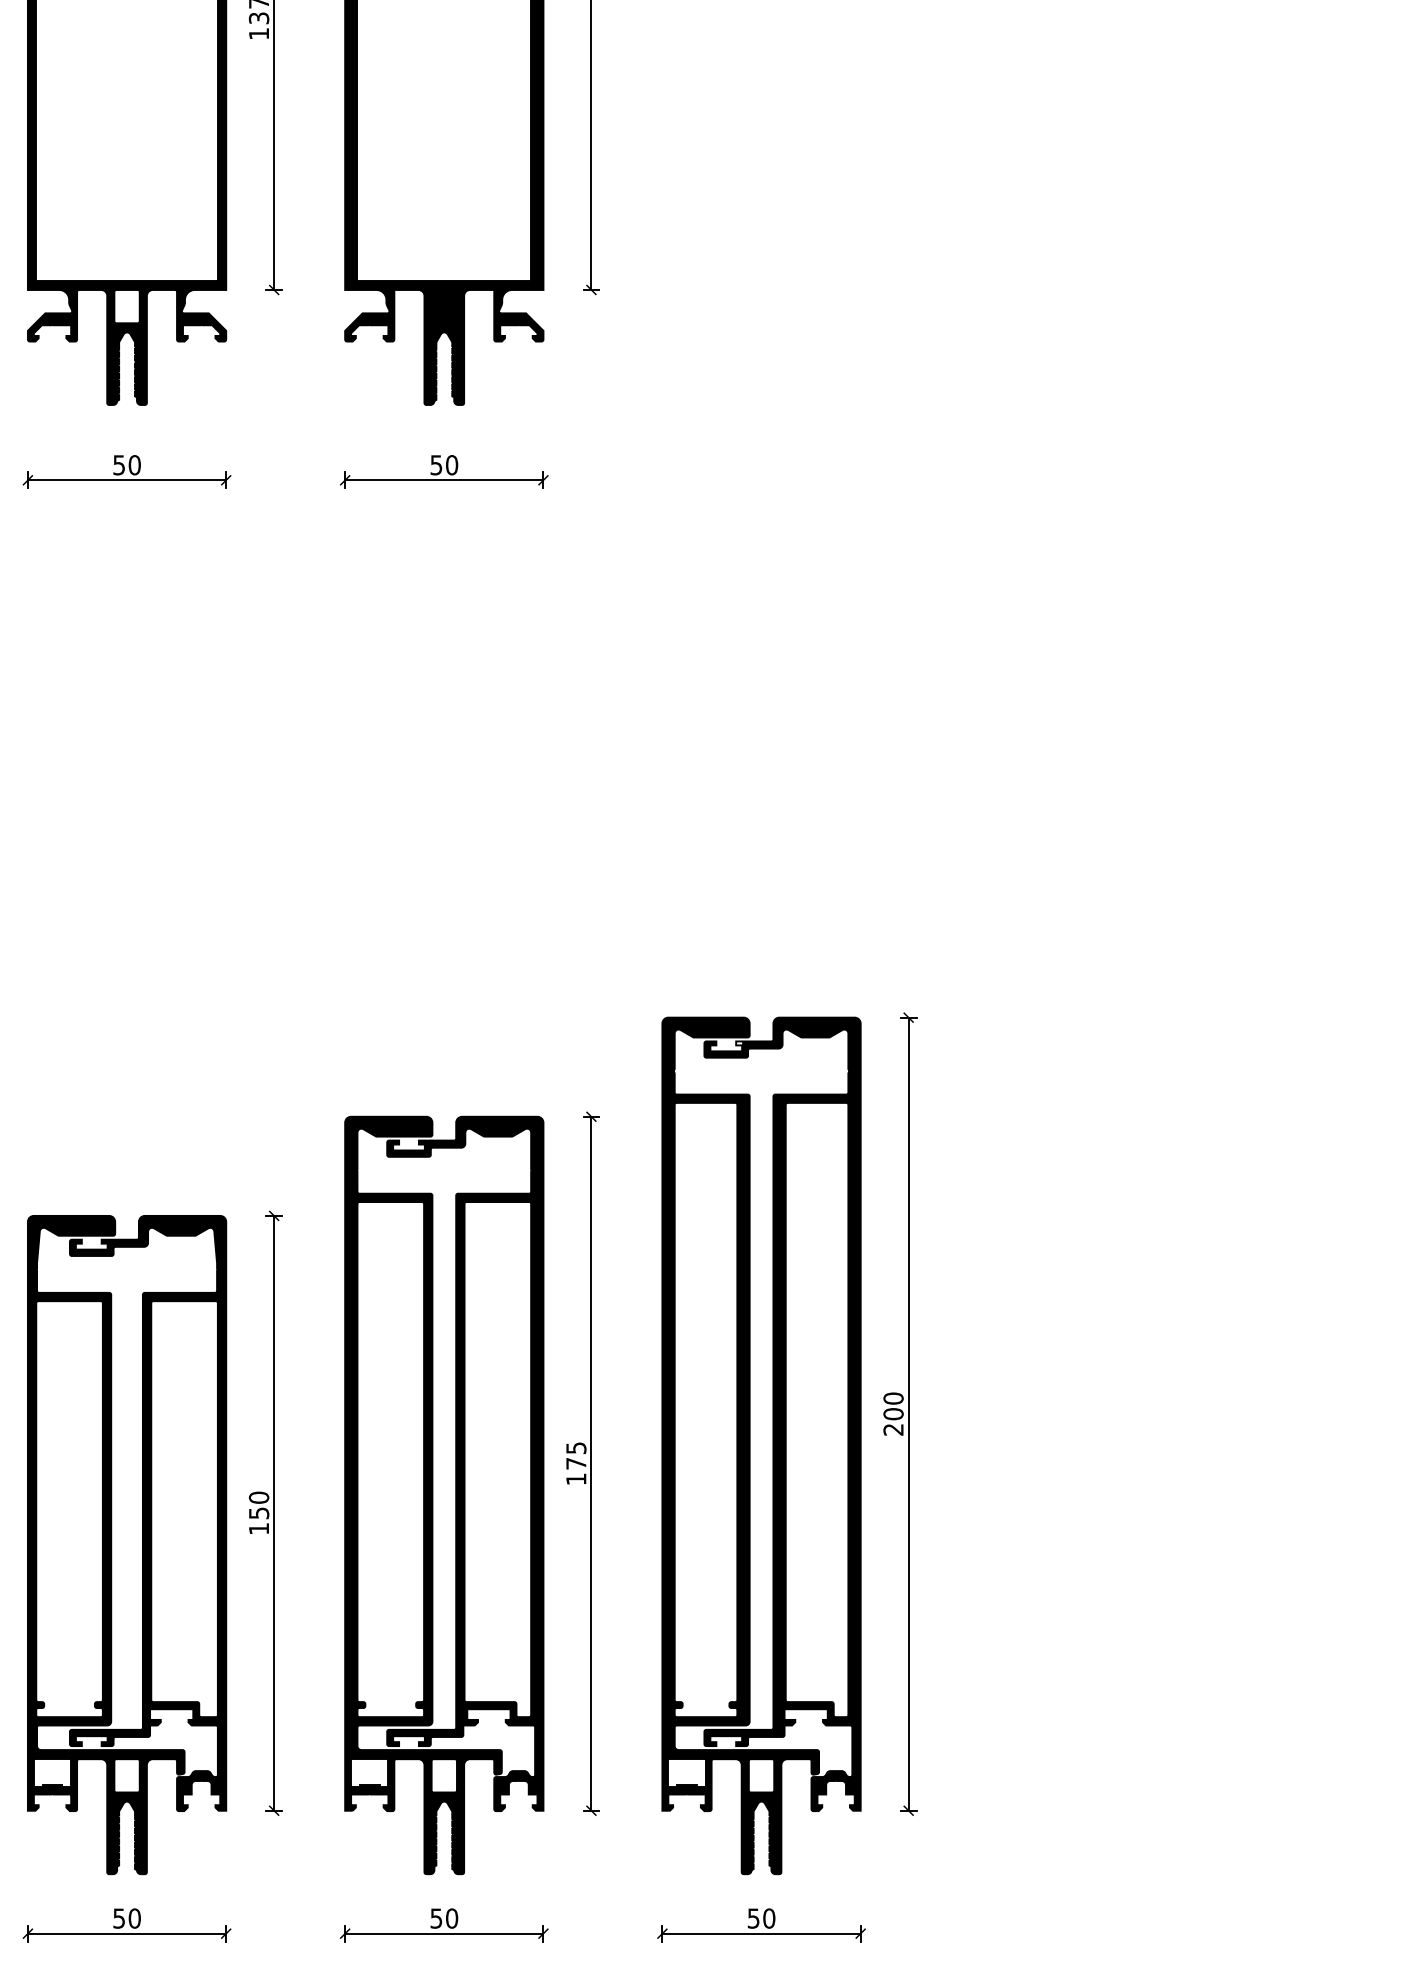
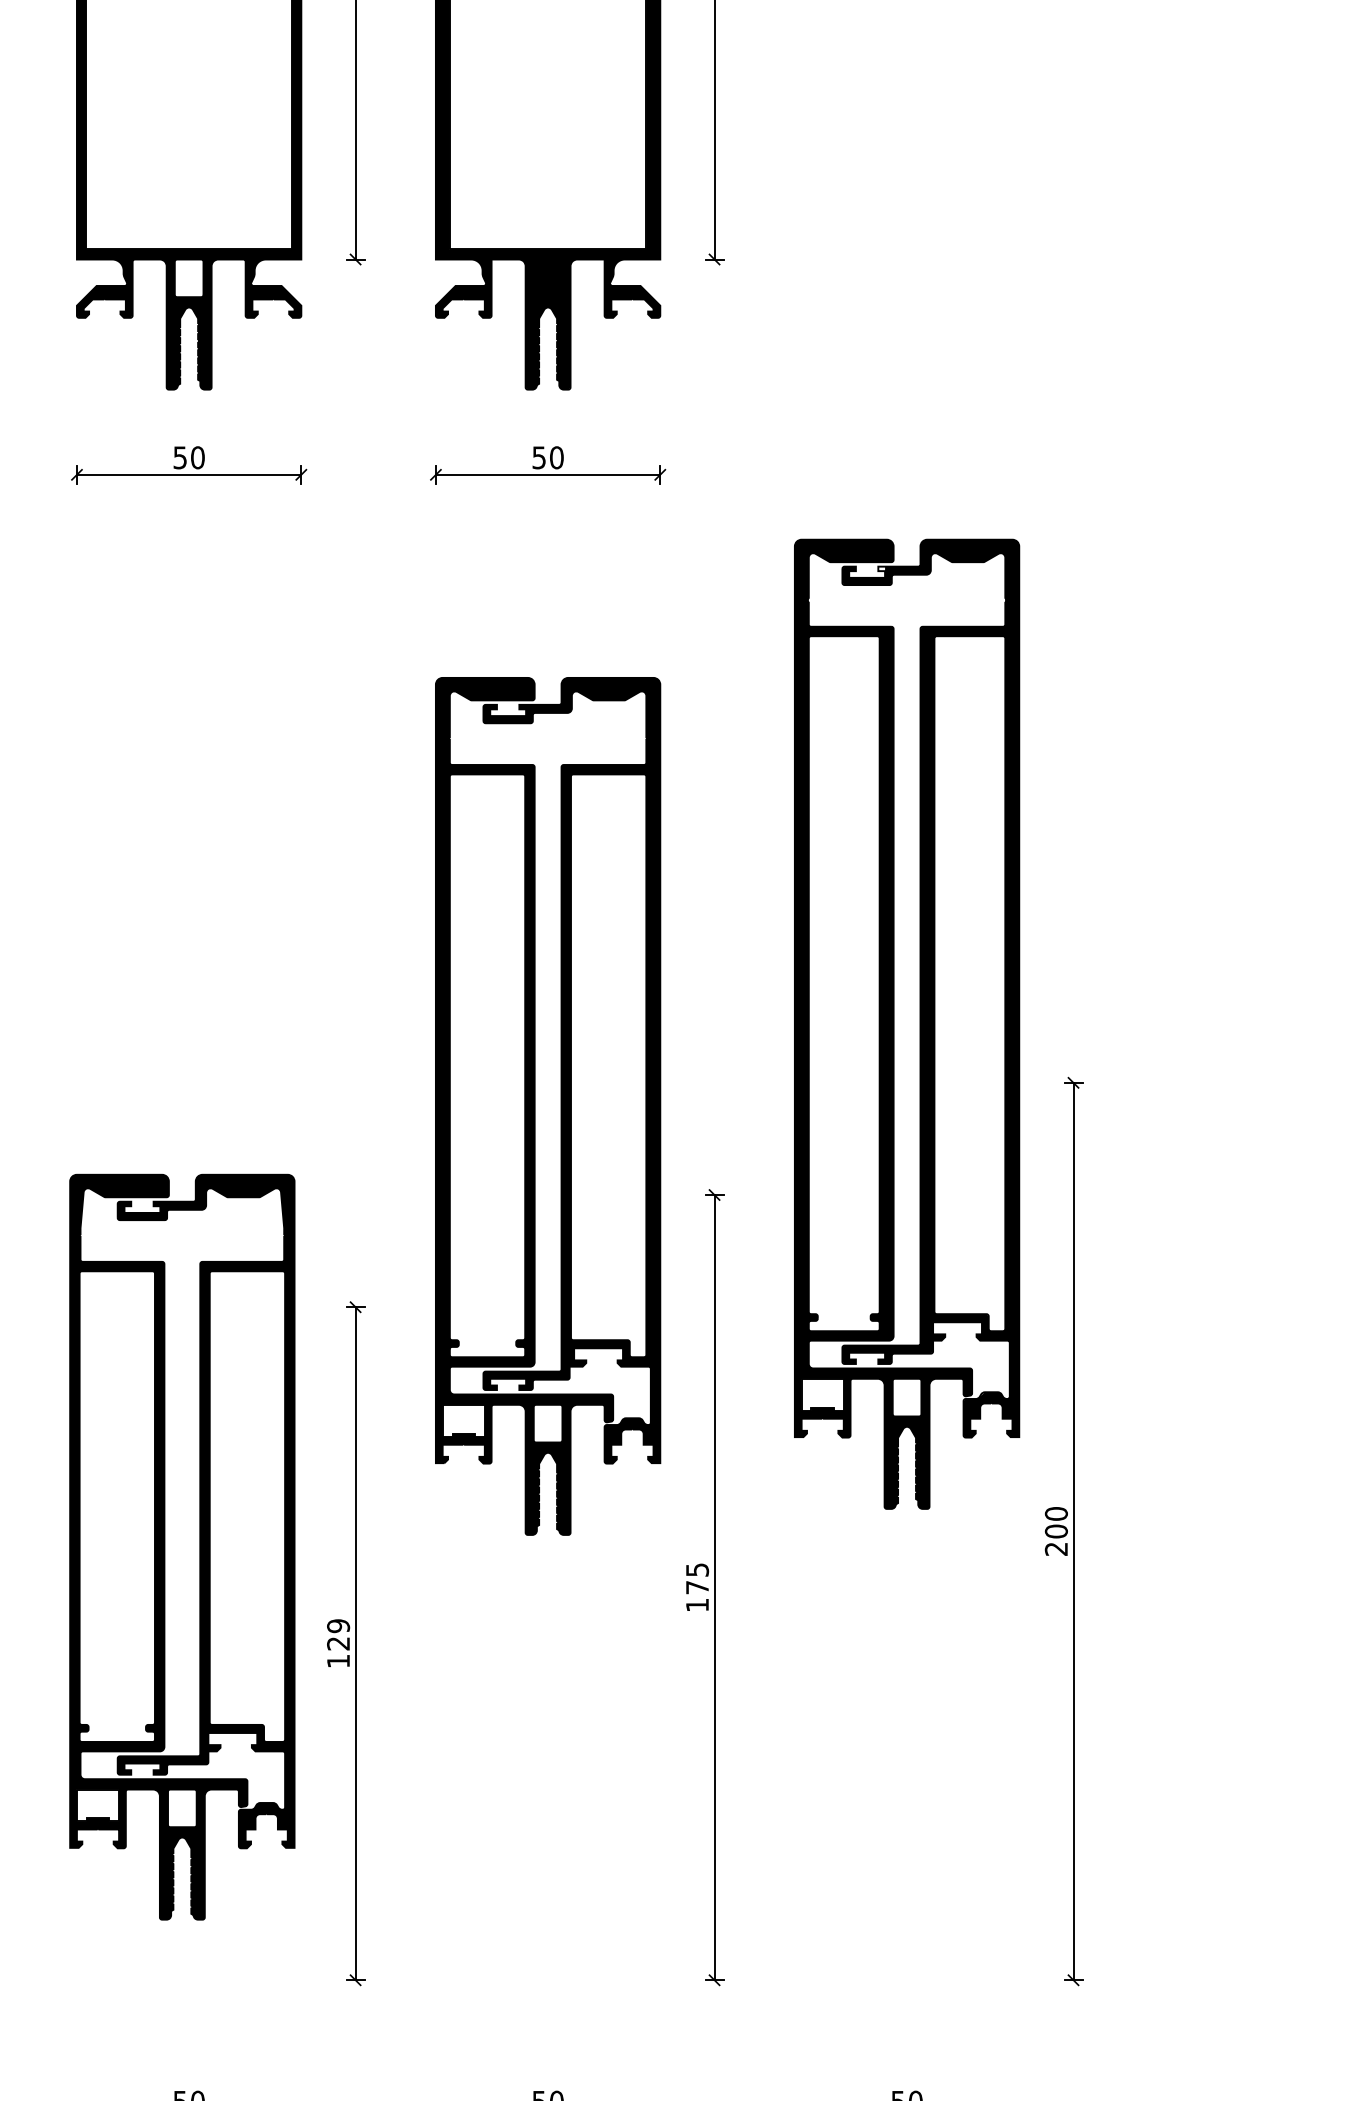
part: (750, 1445) -> (894, 1023), moved
part: (433, 1495) -> (535, 1106), moved
text: (258, 1505) -> (337, 1634), 150 -> 129
part: (112, 1545) -> (165, 1547), moved

